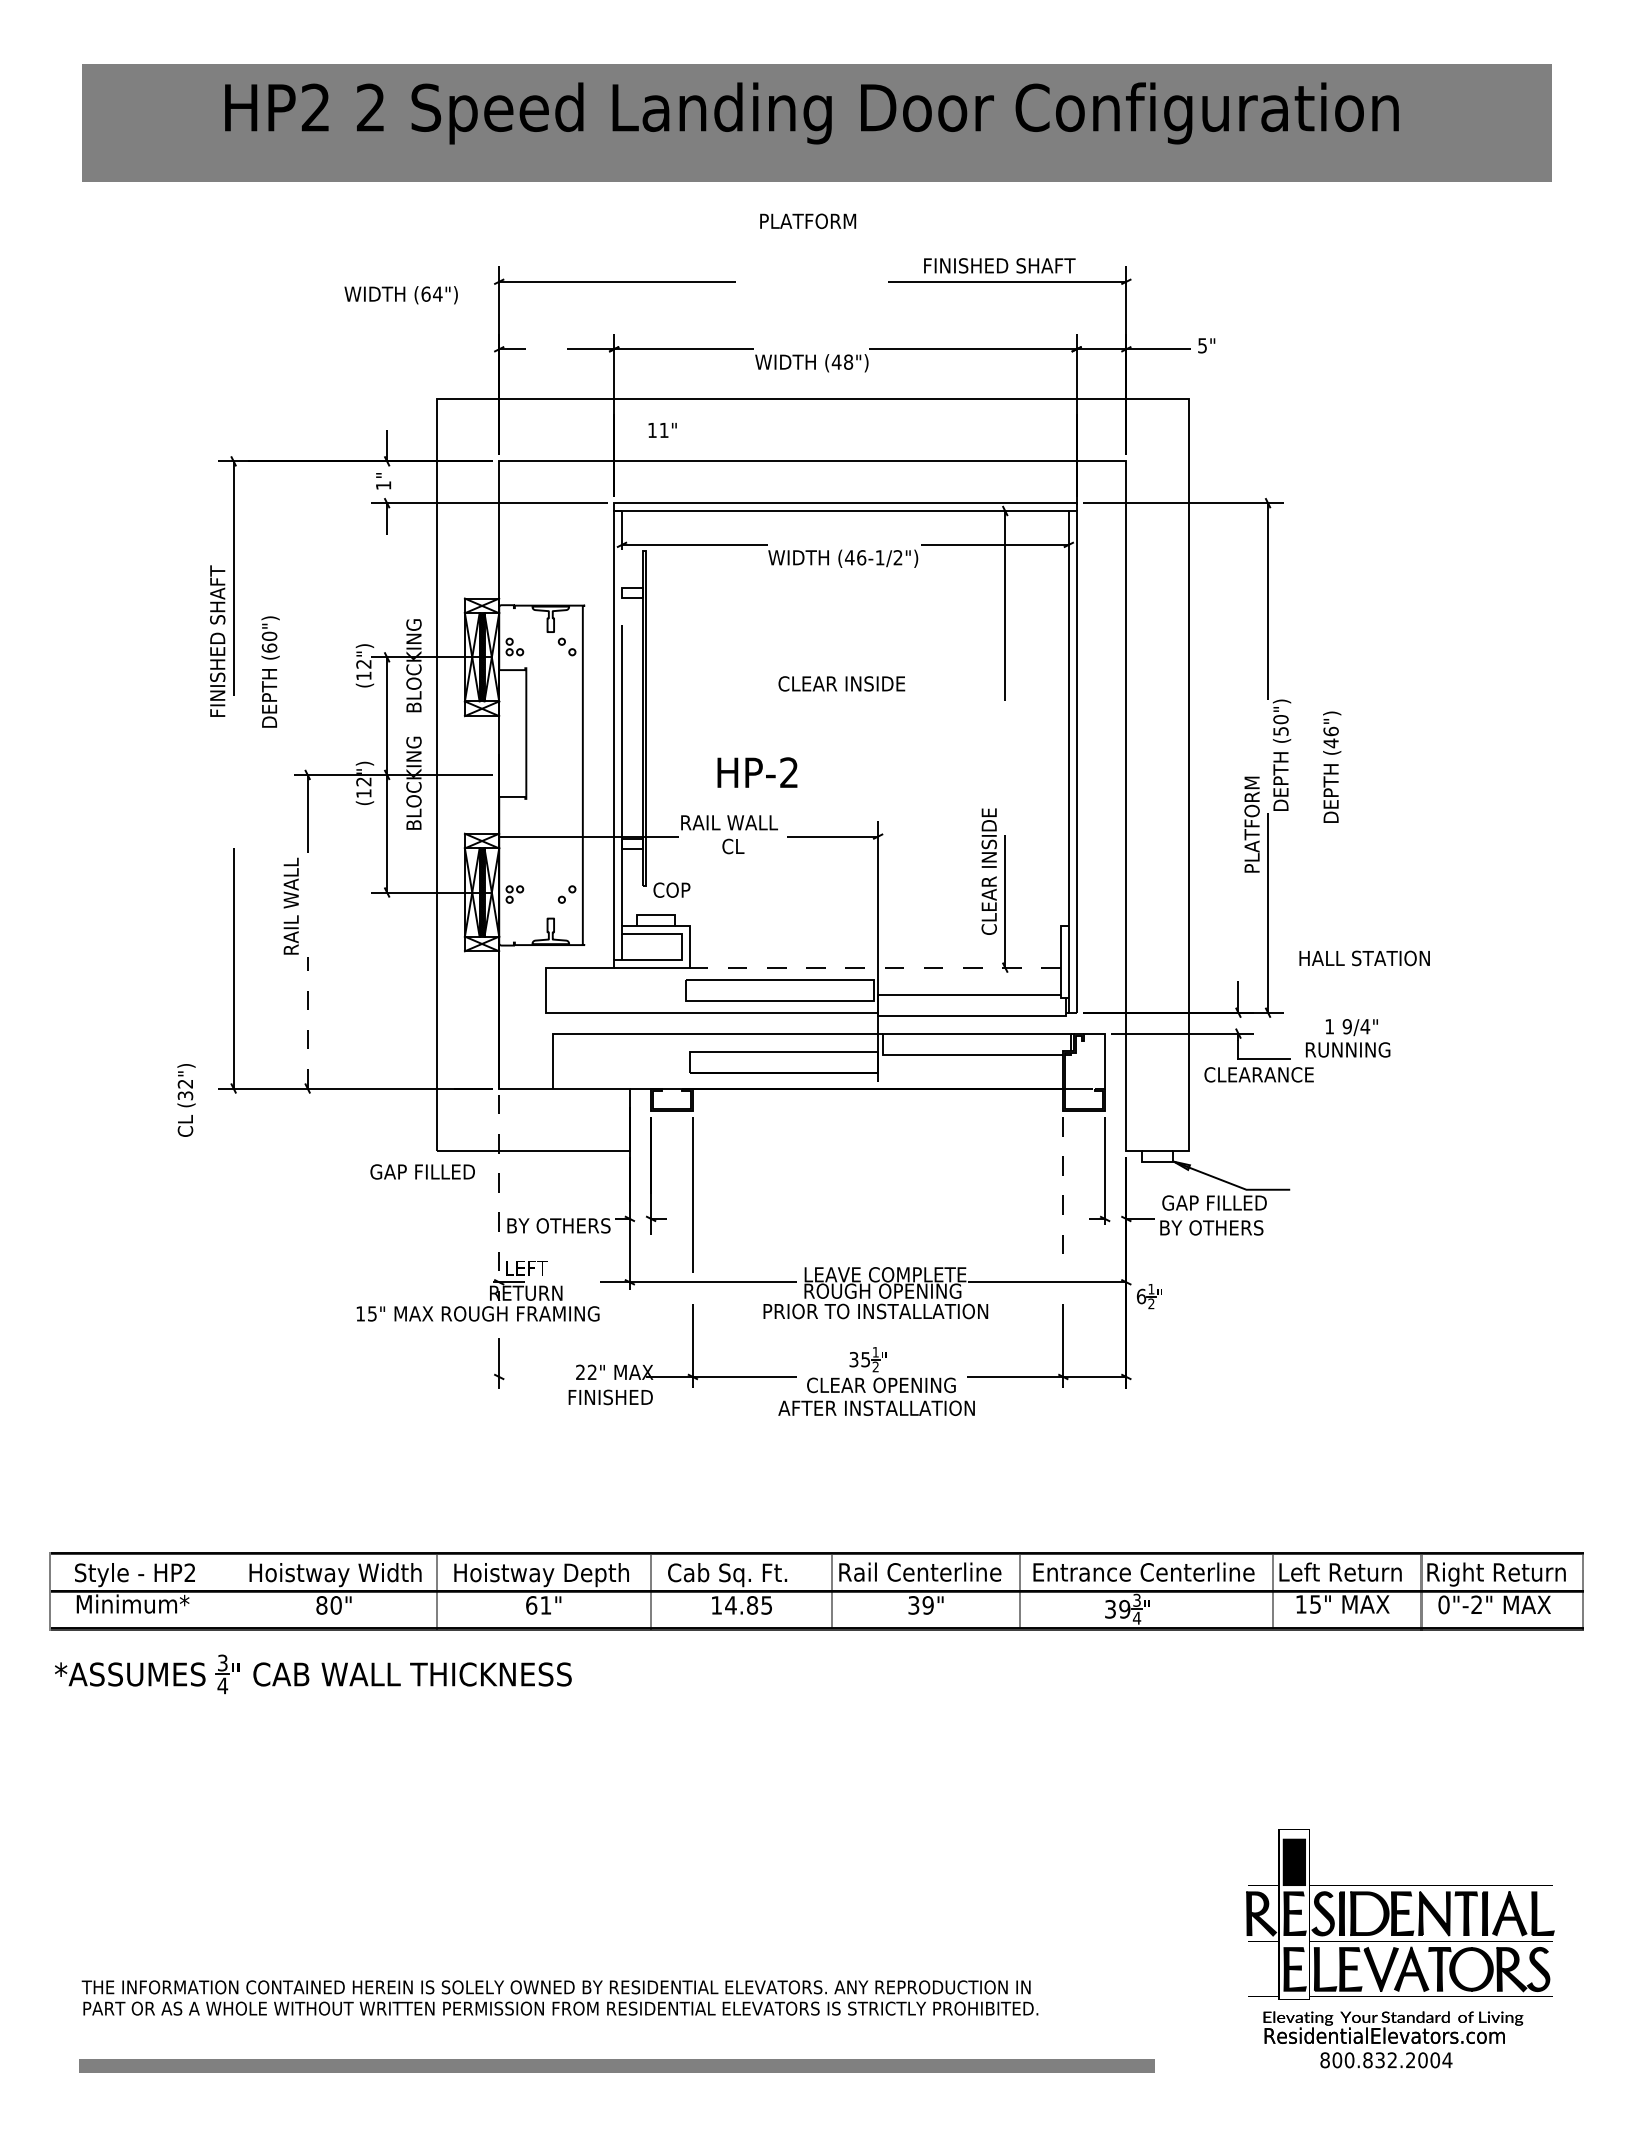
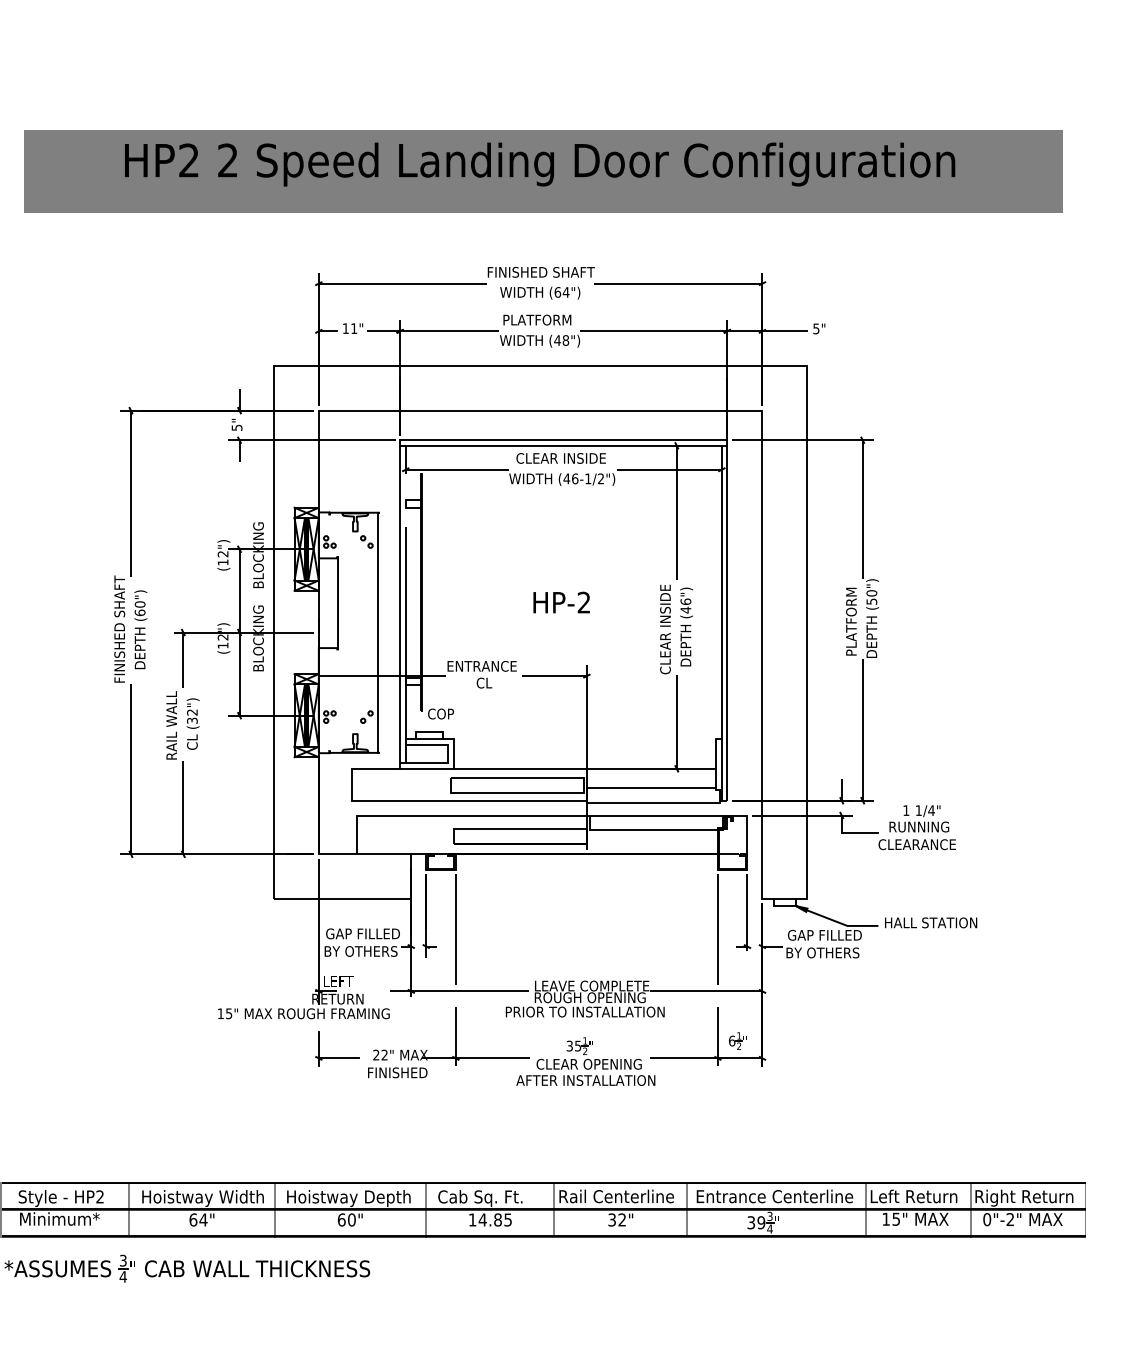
text: (808, 220) -> (537, 319), moved
text: (999, 265) -> (541, 272), moved
text: (400, 295) -> (539, 293), moved
text: (662, 430) -> (352, 328), moved
text: (383, 485) -> (236, 427), 1" -> 5"
text: (217, 640) -> (119, 628), moved
text: (270, 671) -> (140, 629), moved
text: (841, 683) -> (560, 458), moved
text: (1332, 766) -> (686, 626), moved
text: (757, 772) -> (561, 602), moved
text: (731, 822) -> (483, 666), RAIL WALL -> ENTRANCE
text: (1251, 824) -> (851, 621), moved
text: (988, 871) -> (664, 629), moved
text: (1364, 958) -> (930, 922), moved
line: (875, 967) -> (585, 768), dashed -> solid
line: (307, 1022) -> (183, 807), dashed -> solid
text: (1346, 1026) -> (918, 810), 9/4" -> 1/4"
text: (1258, 1074) -> (916, 844), moved
text: (186, 1100) -> (193, 724), moved
text: (422, 1171) -> (362, 933), moved
line: (1063, 1195) -> (718, 930), dashed -> solid
line: (499, 1198) -> (319, 932), dashed -> solid
part: (1149, 1296) -> (737, 1041), moved
line: (527, 1376) -> (338, 1058), added
fill: (231, 1590) -> (129, 1209), added
text: (329, 1605) -> (198, 1220), 80" -> 64"
text: (545, 1605) -> (351, 1220), 61" -> 60"
text: (927, 1605) -> (621, 1220), 39" -> 32"

